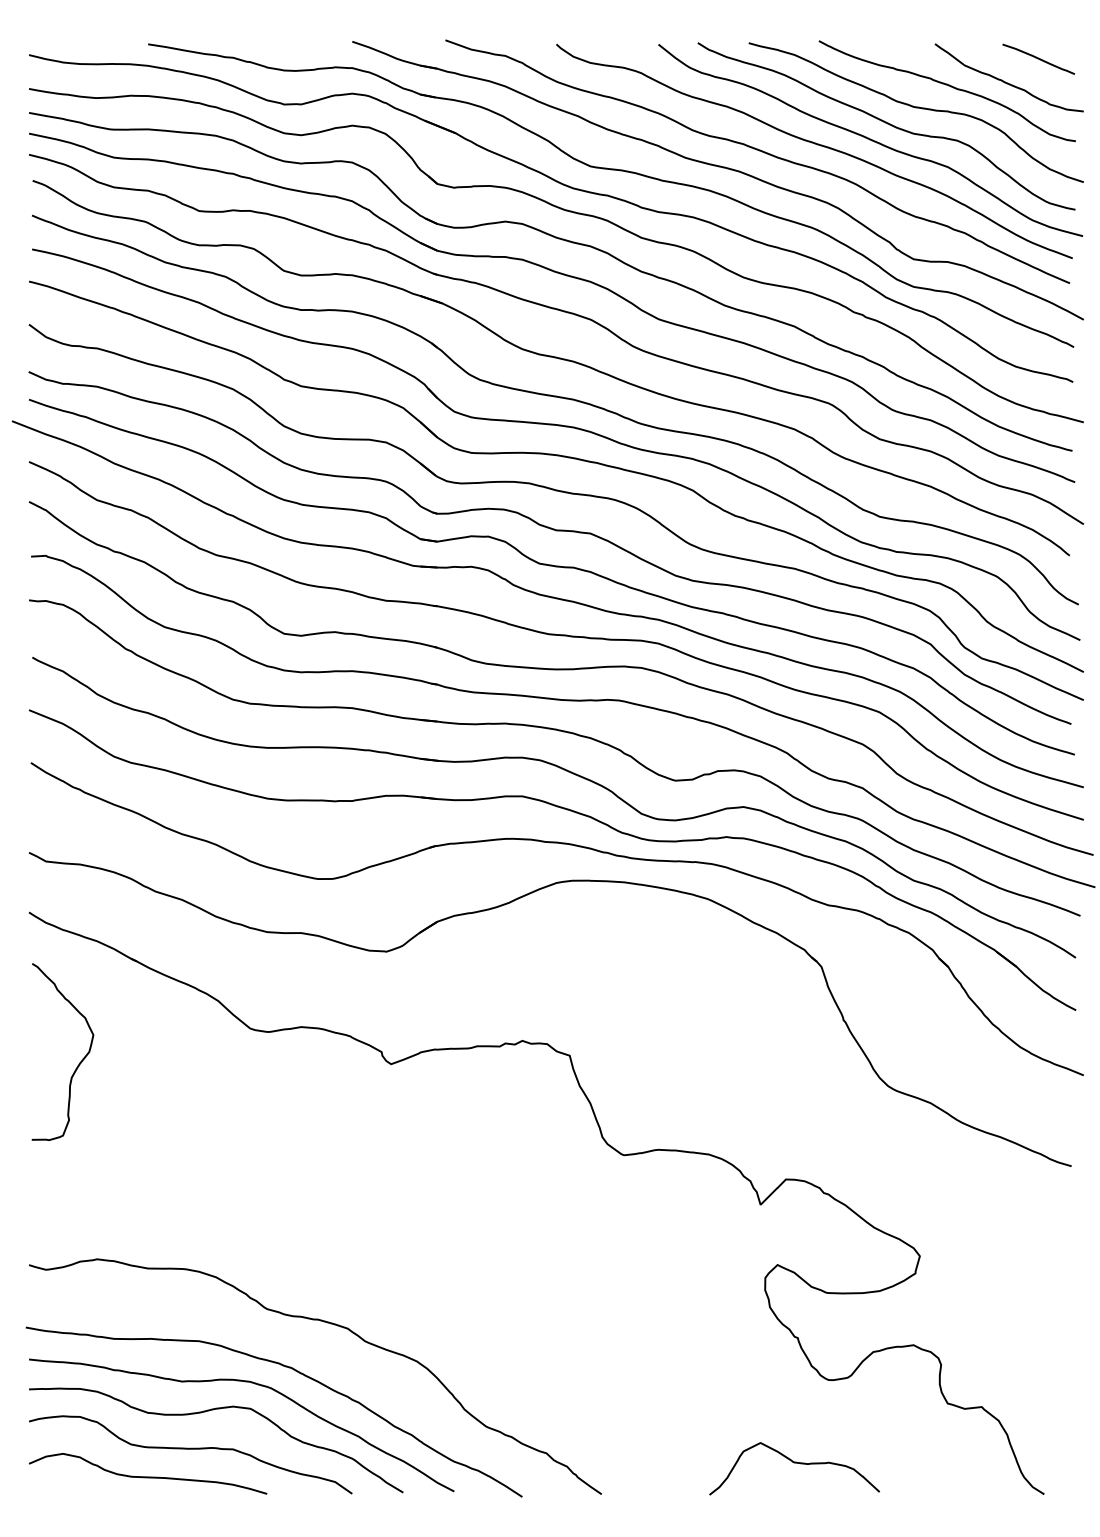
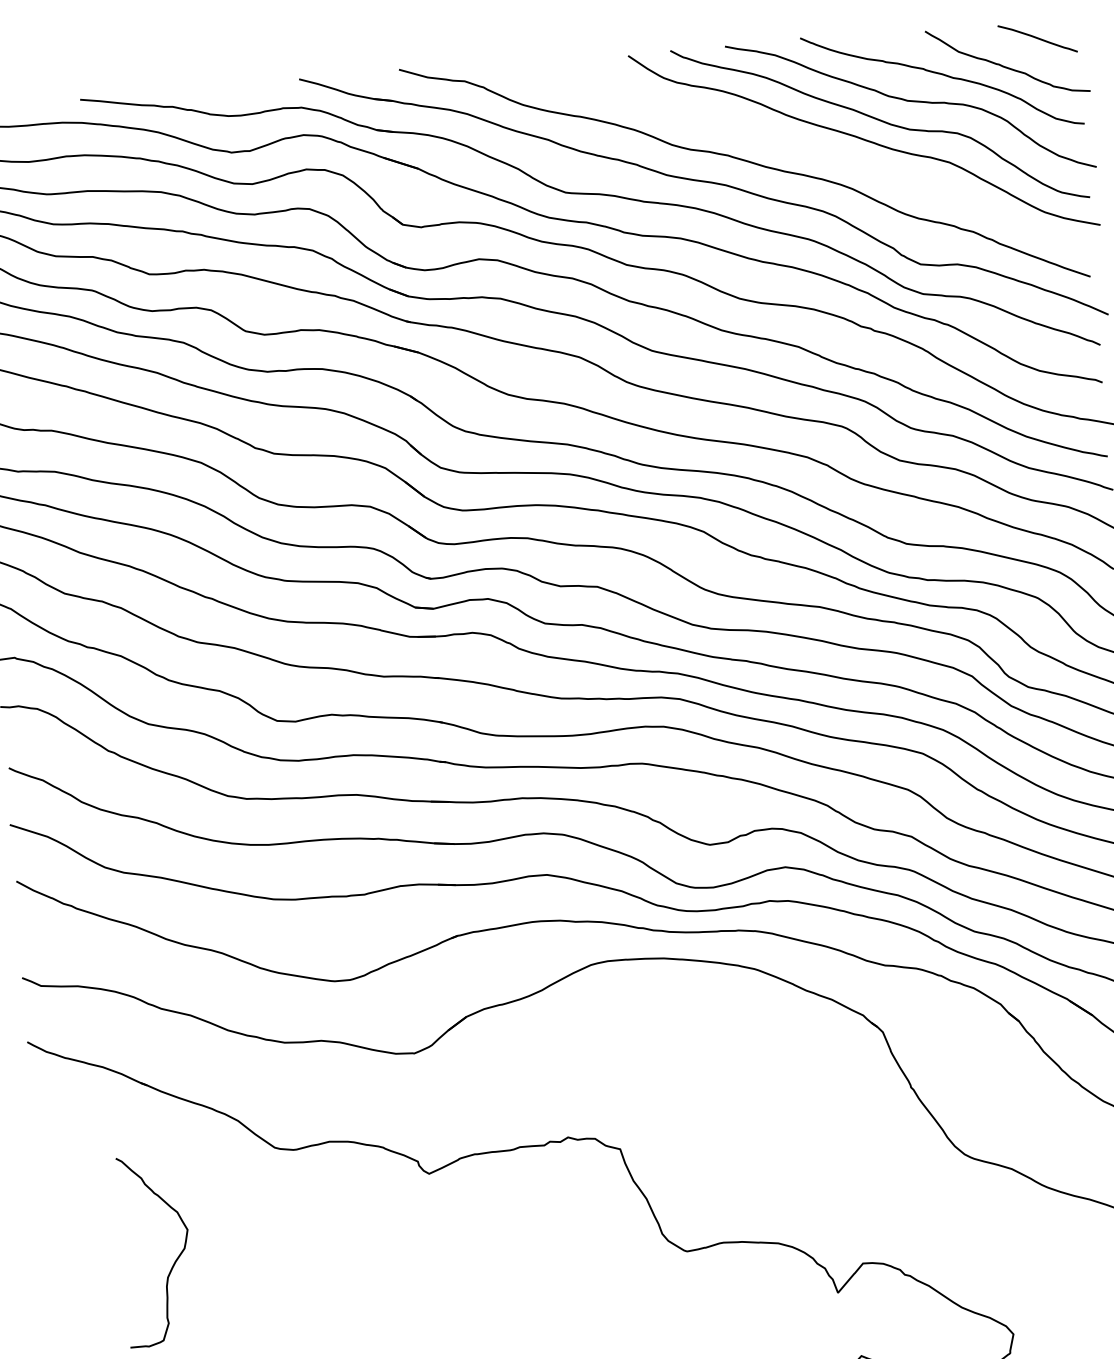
curve: (817, 145) -> (807, 150), removed
curve: (79, 1062) -> (175, 1260), moved

